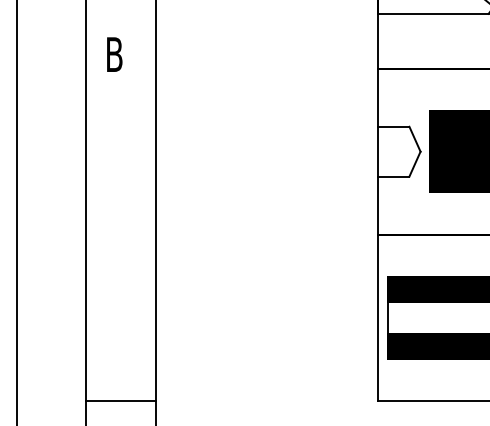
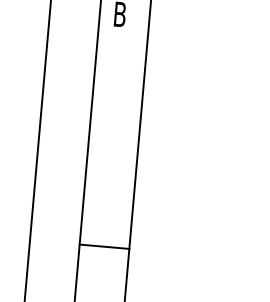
line: (120, 401) -> (104, 246), moved

